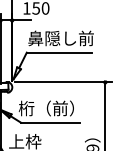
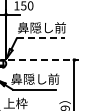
line: (59, 52) -> (40, 38), solid -> dashed
line: (64, 82) -> (44, 60), solid -> dashed
text: (52, 107) -> (35, 78), 桁（前） -> 鼻隠し前

